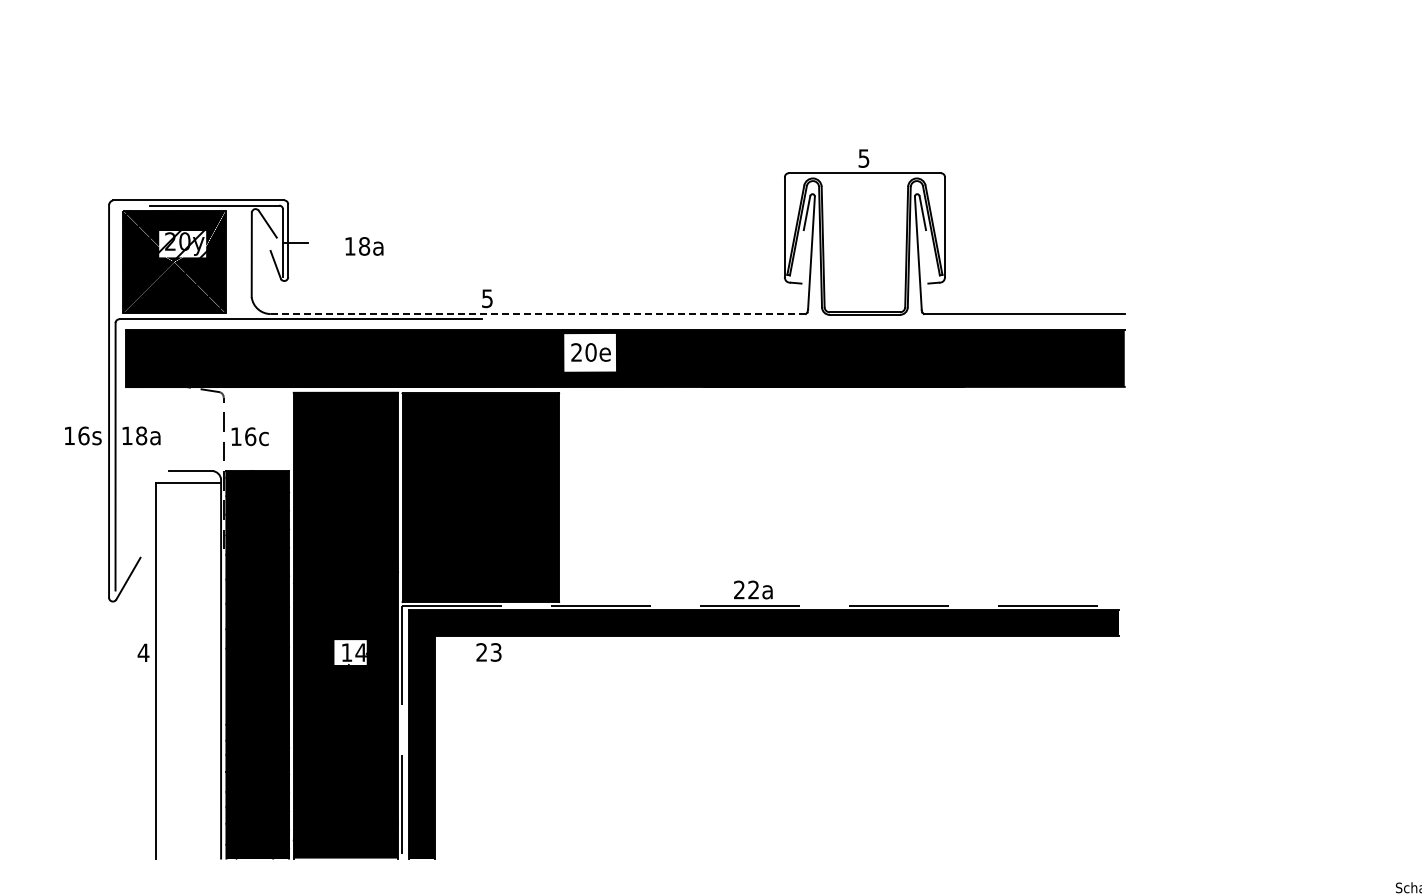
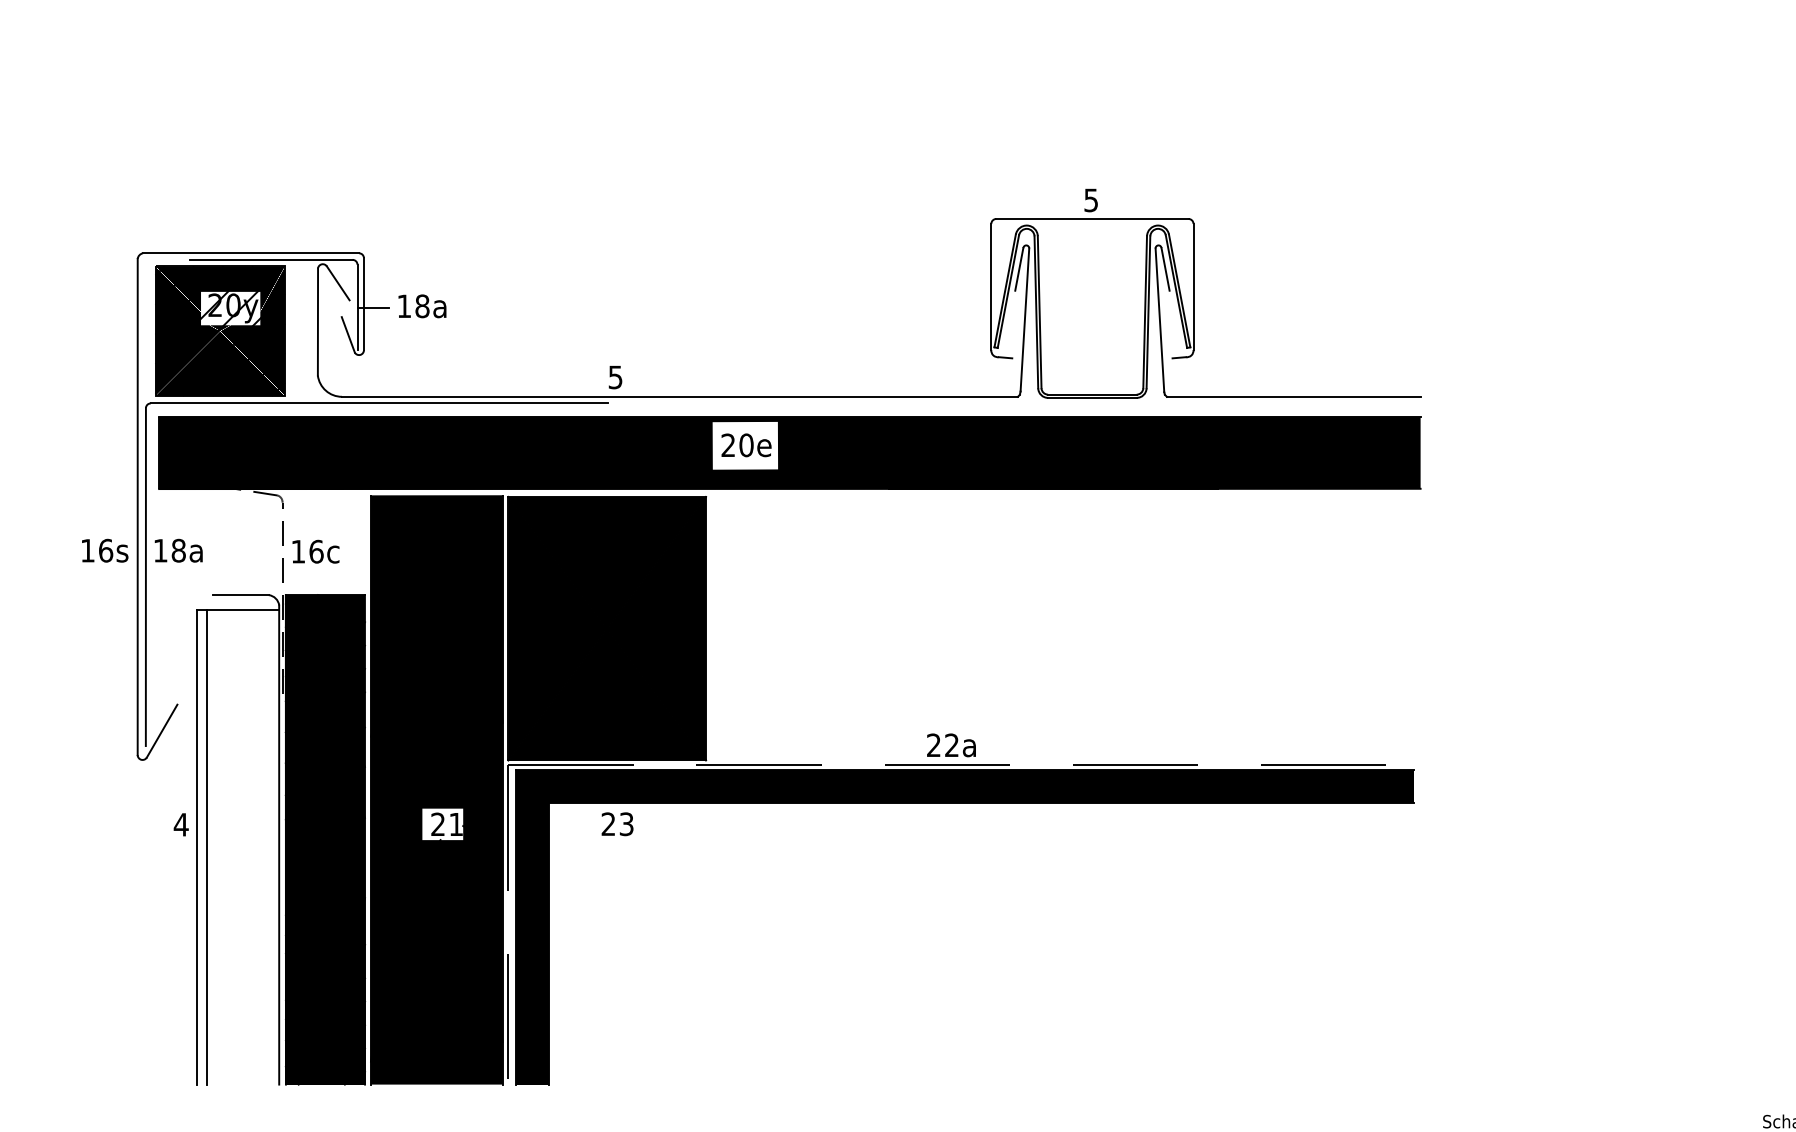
text: (364, 246) -> (422, 306), moved
line: (538, 314) -> (680, 397), dashed -> solid
text: (353, 652) -> (446, 824), 14 -> 21
line: (163, 670) -> (206, 847), added

